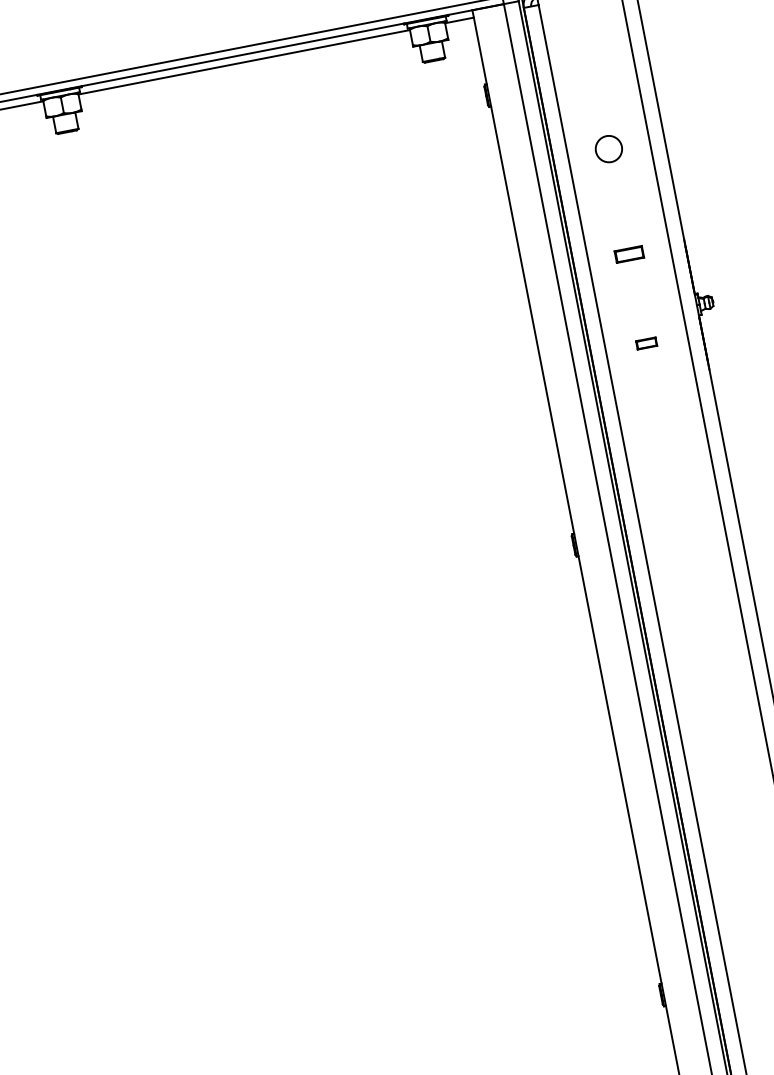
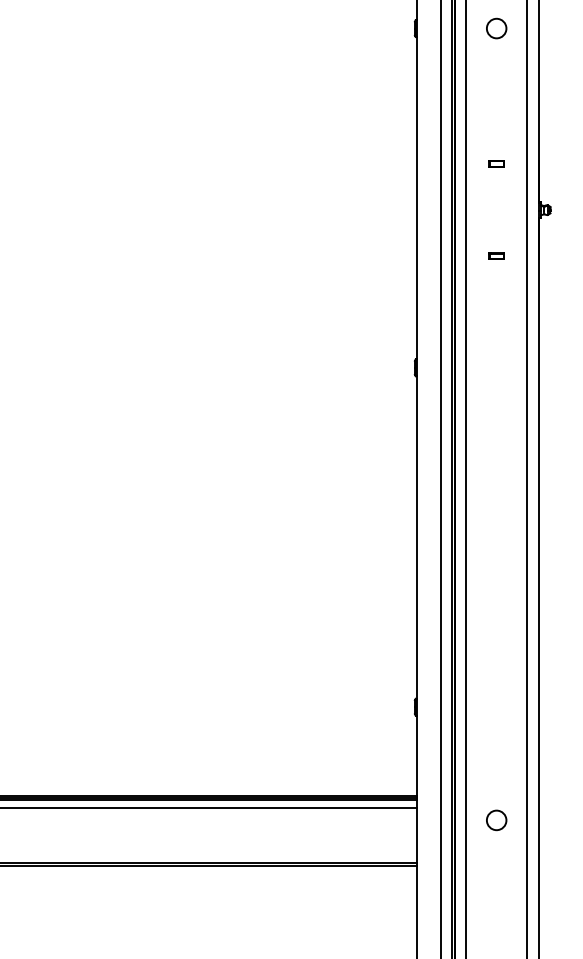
circle: (608, 149) -> (496, 28), moved
part: (629, 253) -> (496, 163), size x0.71
part: (646, 342) -> (496, 255), moved

